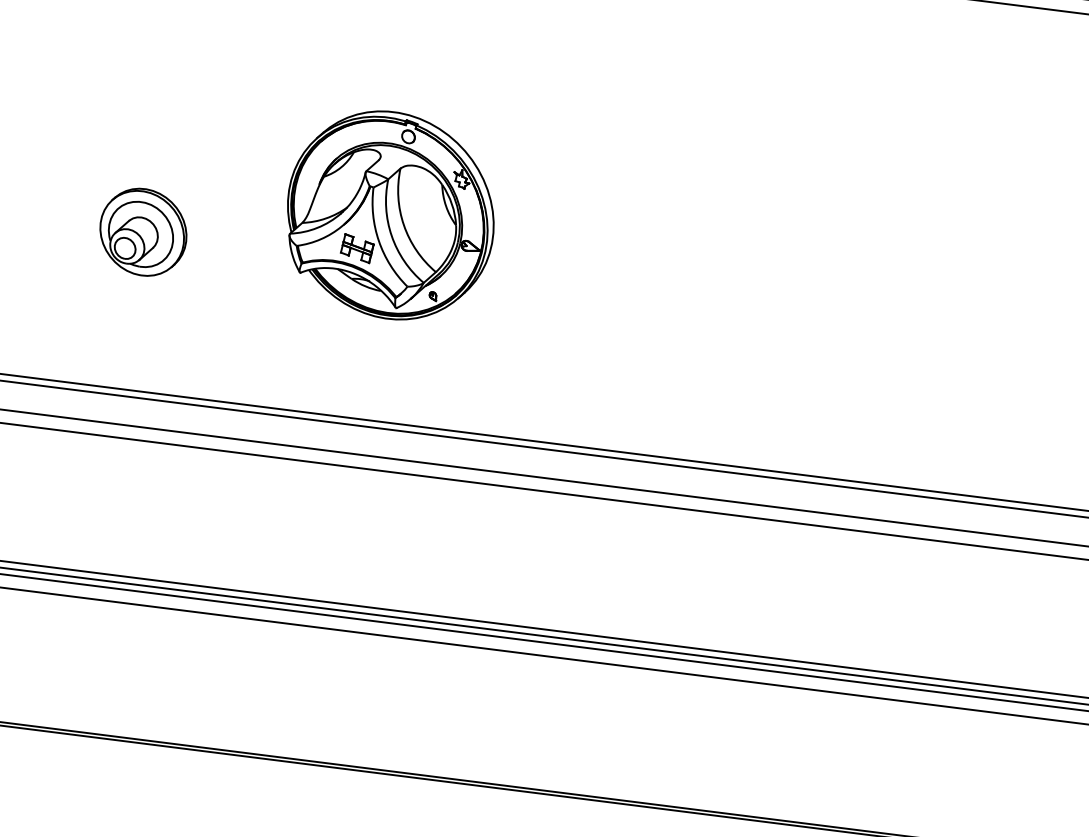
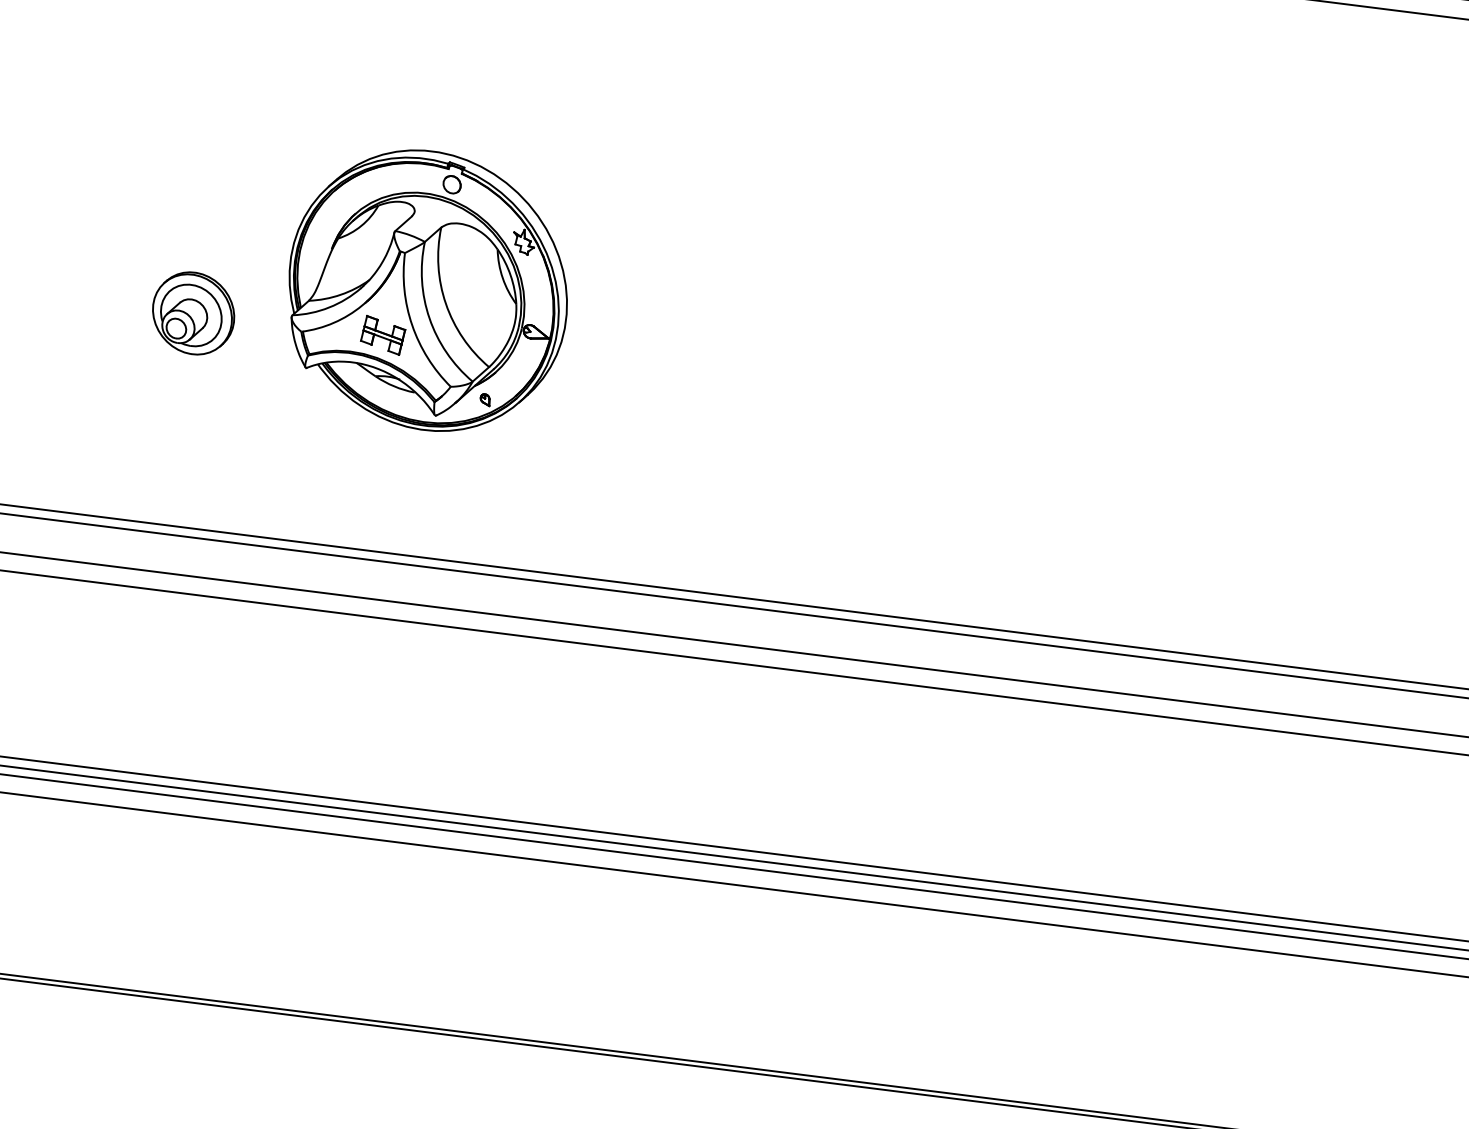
part: (390, 215) -> (427, 290), moved
part: (143, 232) -> (193, 313), size x0.7

